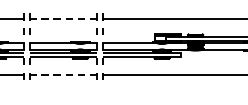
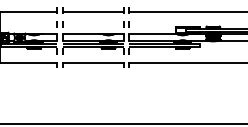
line: (63, 18) -> (93, 12), dashed -> solid
line: (63, 74) -> (93, 63), dashed -> solid

